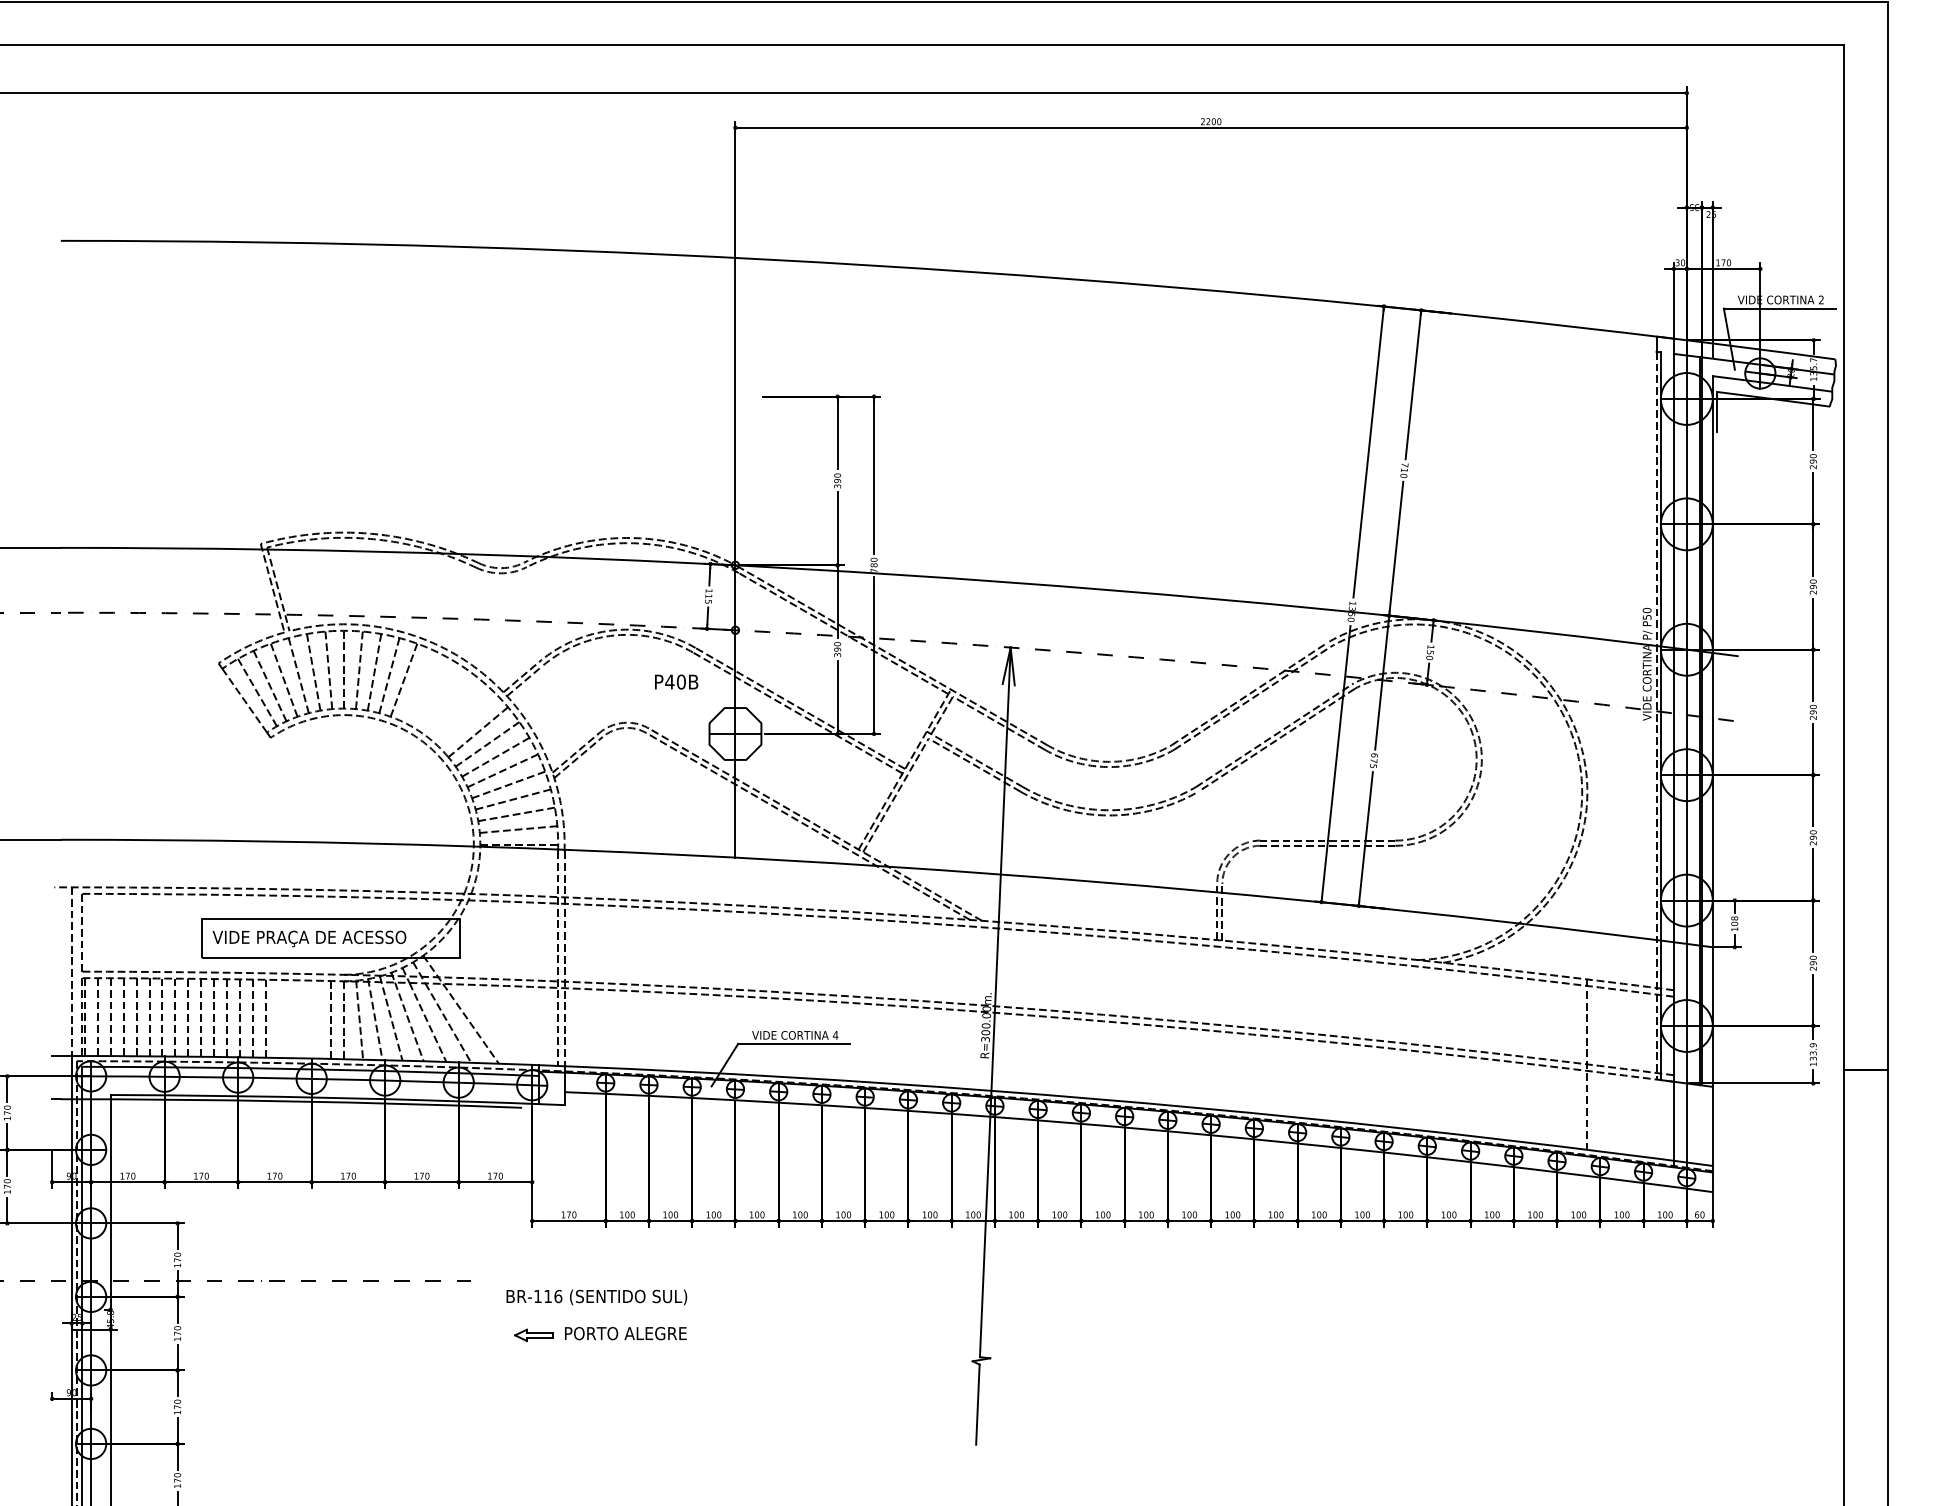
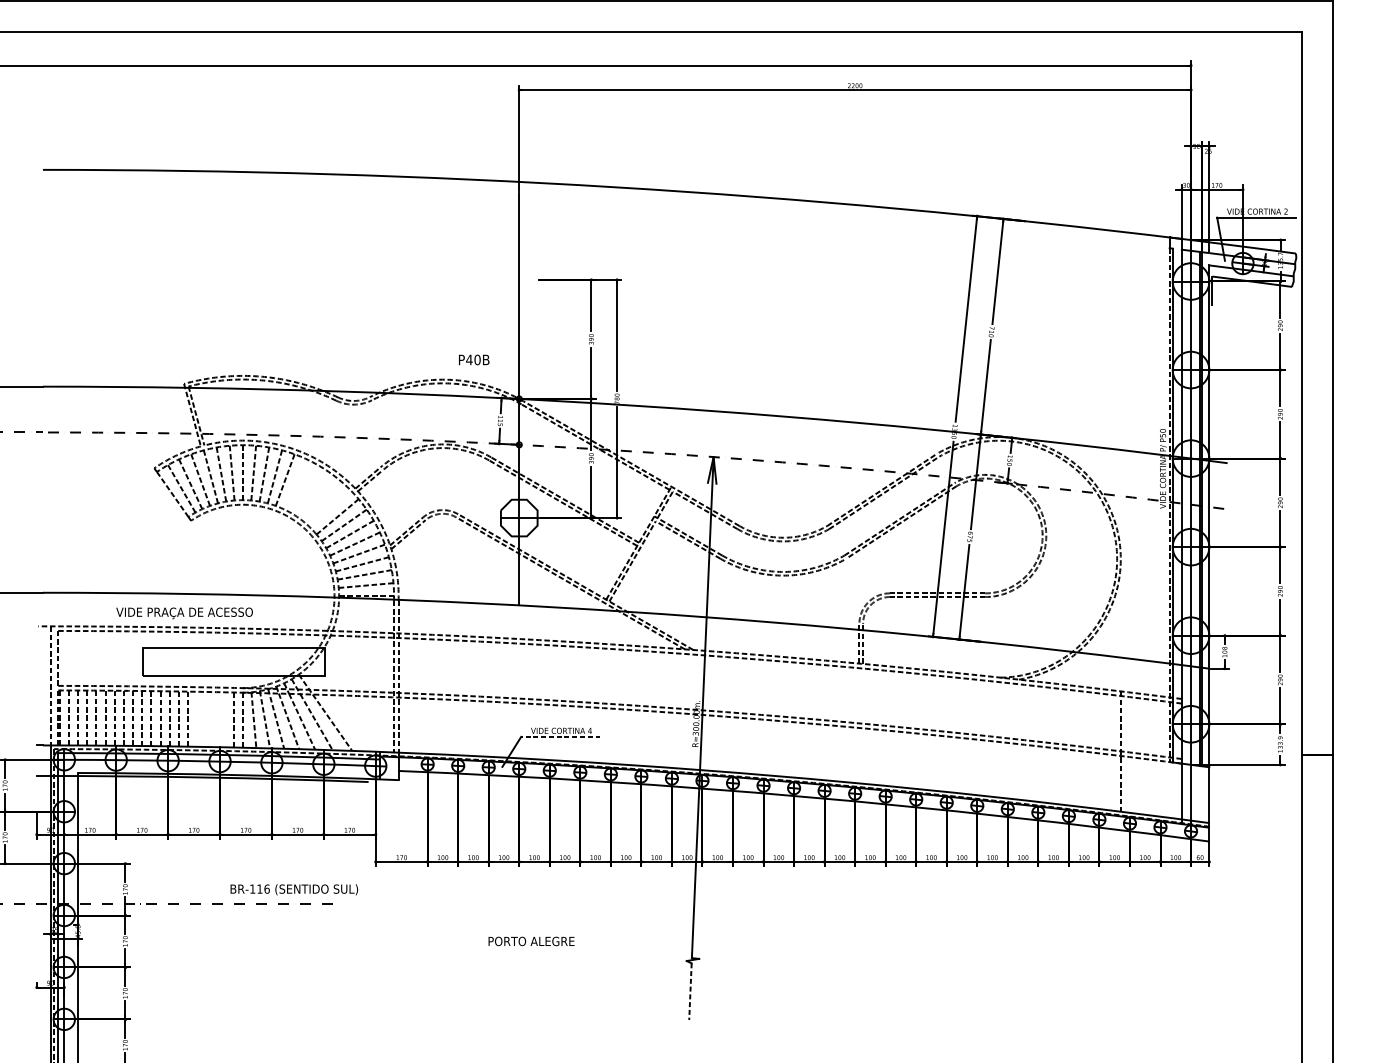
text: (676, 681) -> (474, 359), moved
text: (309, 938) -> (184, 613), moved
line: (793, 1043) -> (560, 736), solid -> dashed
text: (596, 1297) -> (294, 889), moved
text: (625, 1333) -> (531, 941), moved
part: (533, 1335) -> (376, 942), removed
line: (977, 1405) -> (690, 992), solid -> dashed

